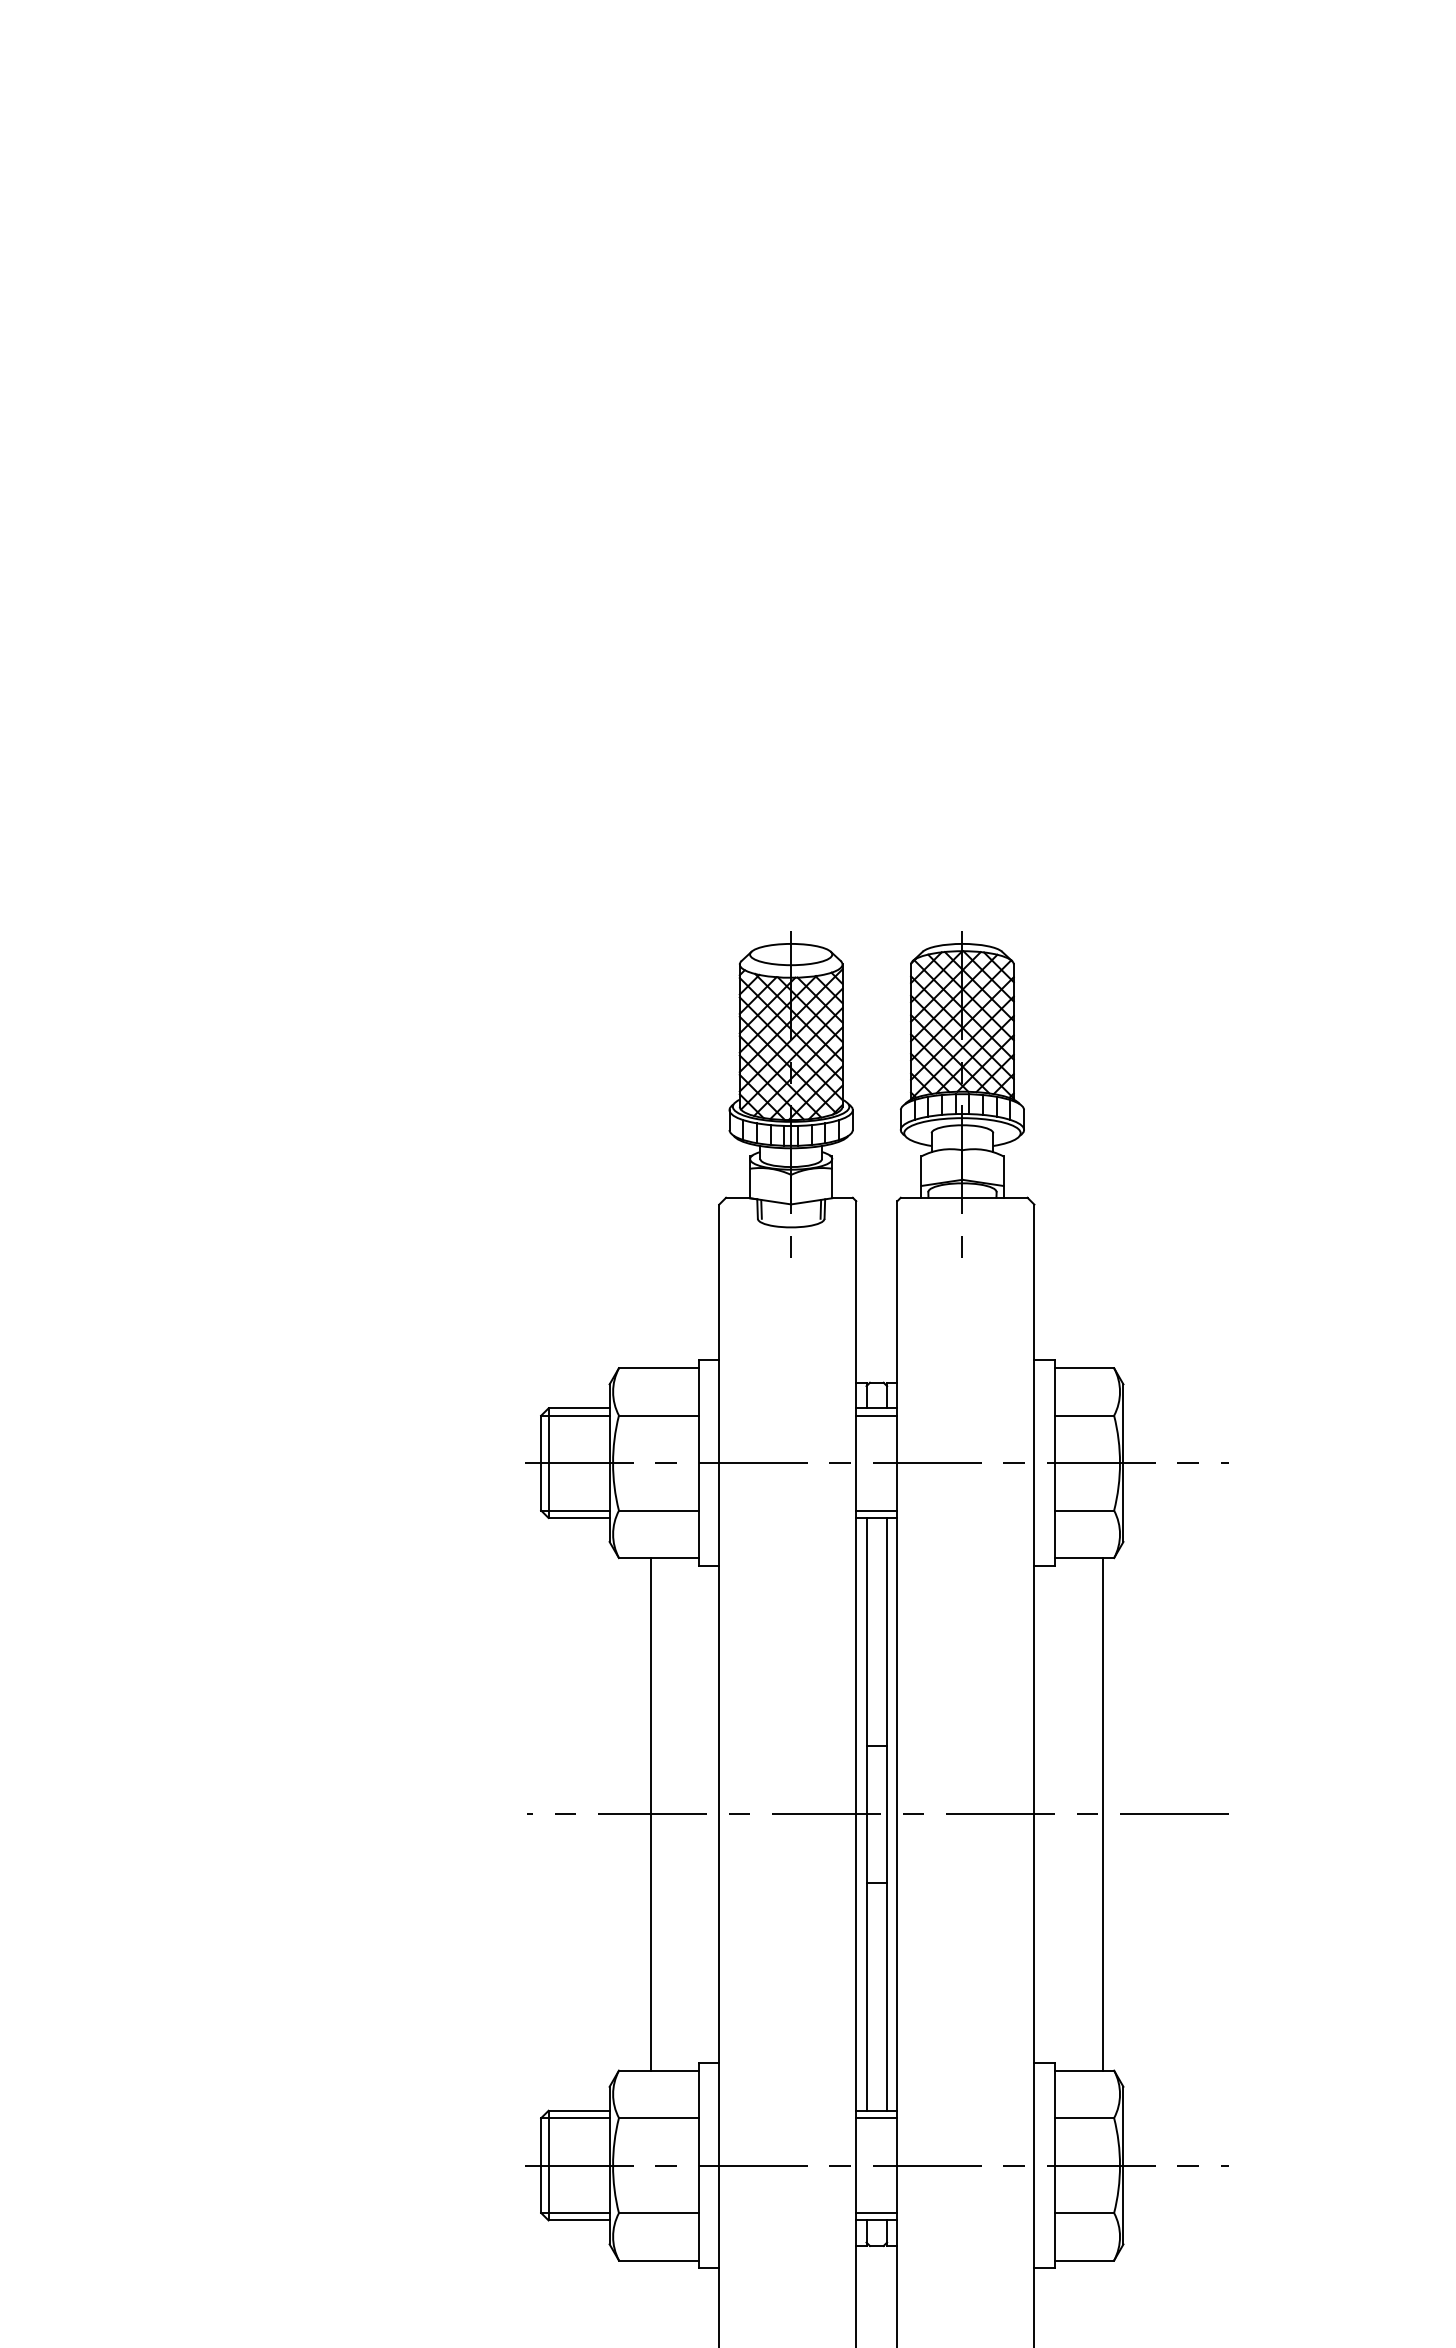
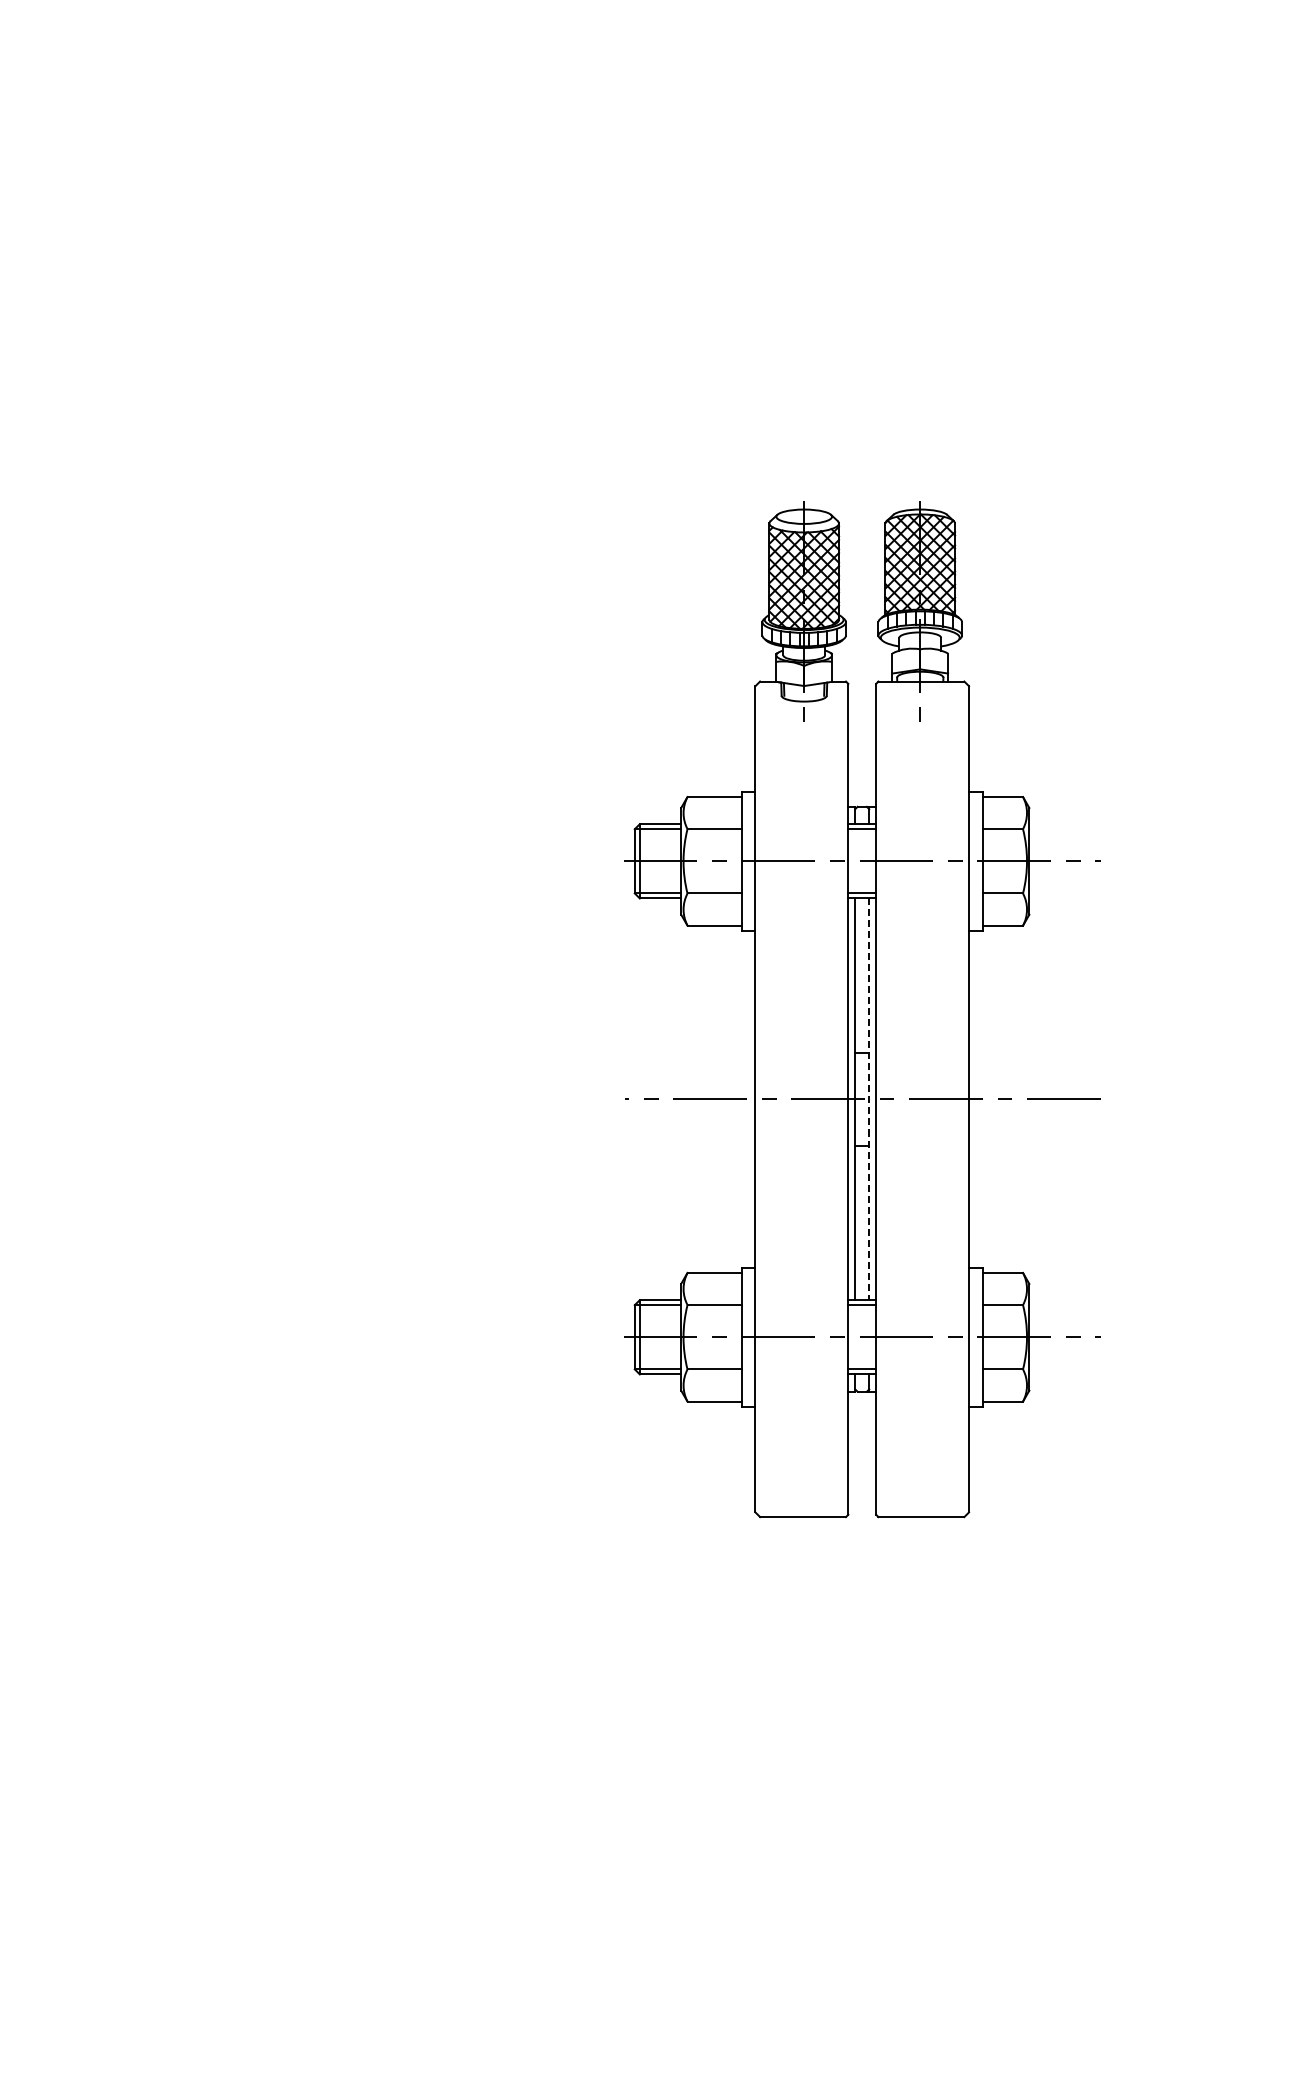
line: (651, 1813) -> (709, 1098), removed
line: (1103, 1813) -> (1015, 1098), removed
line: (887, 1814) -> (869, 1099), solid -> dashed

